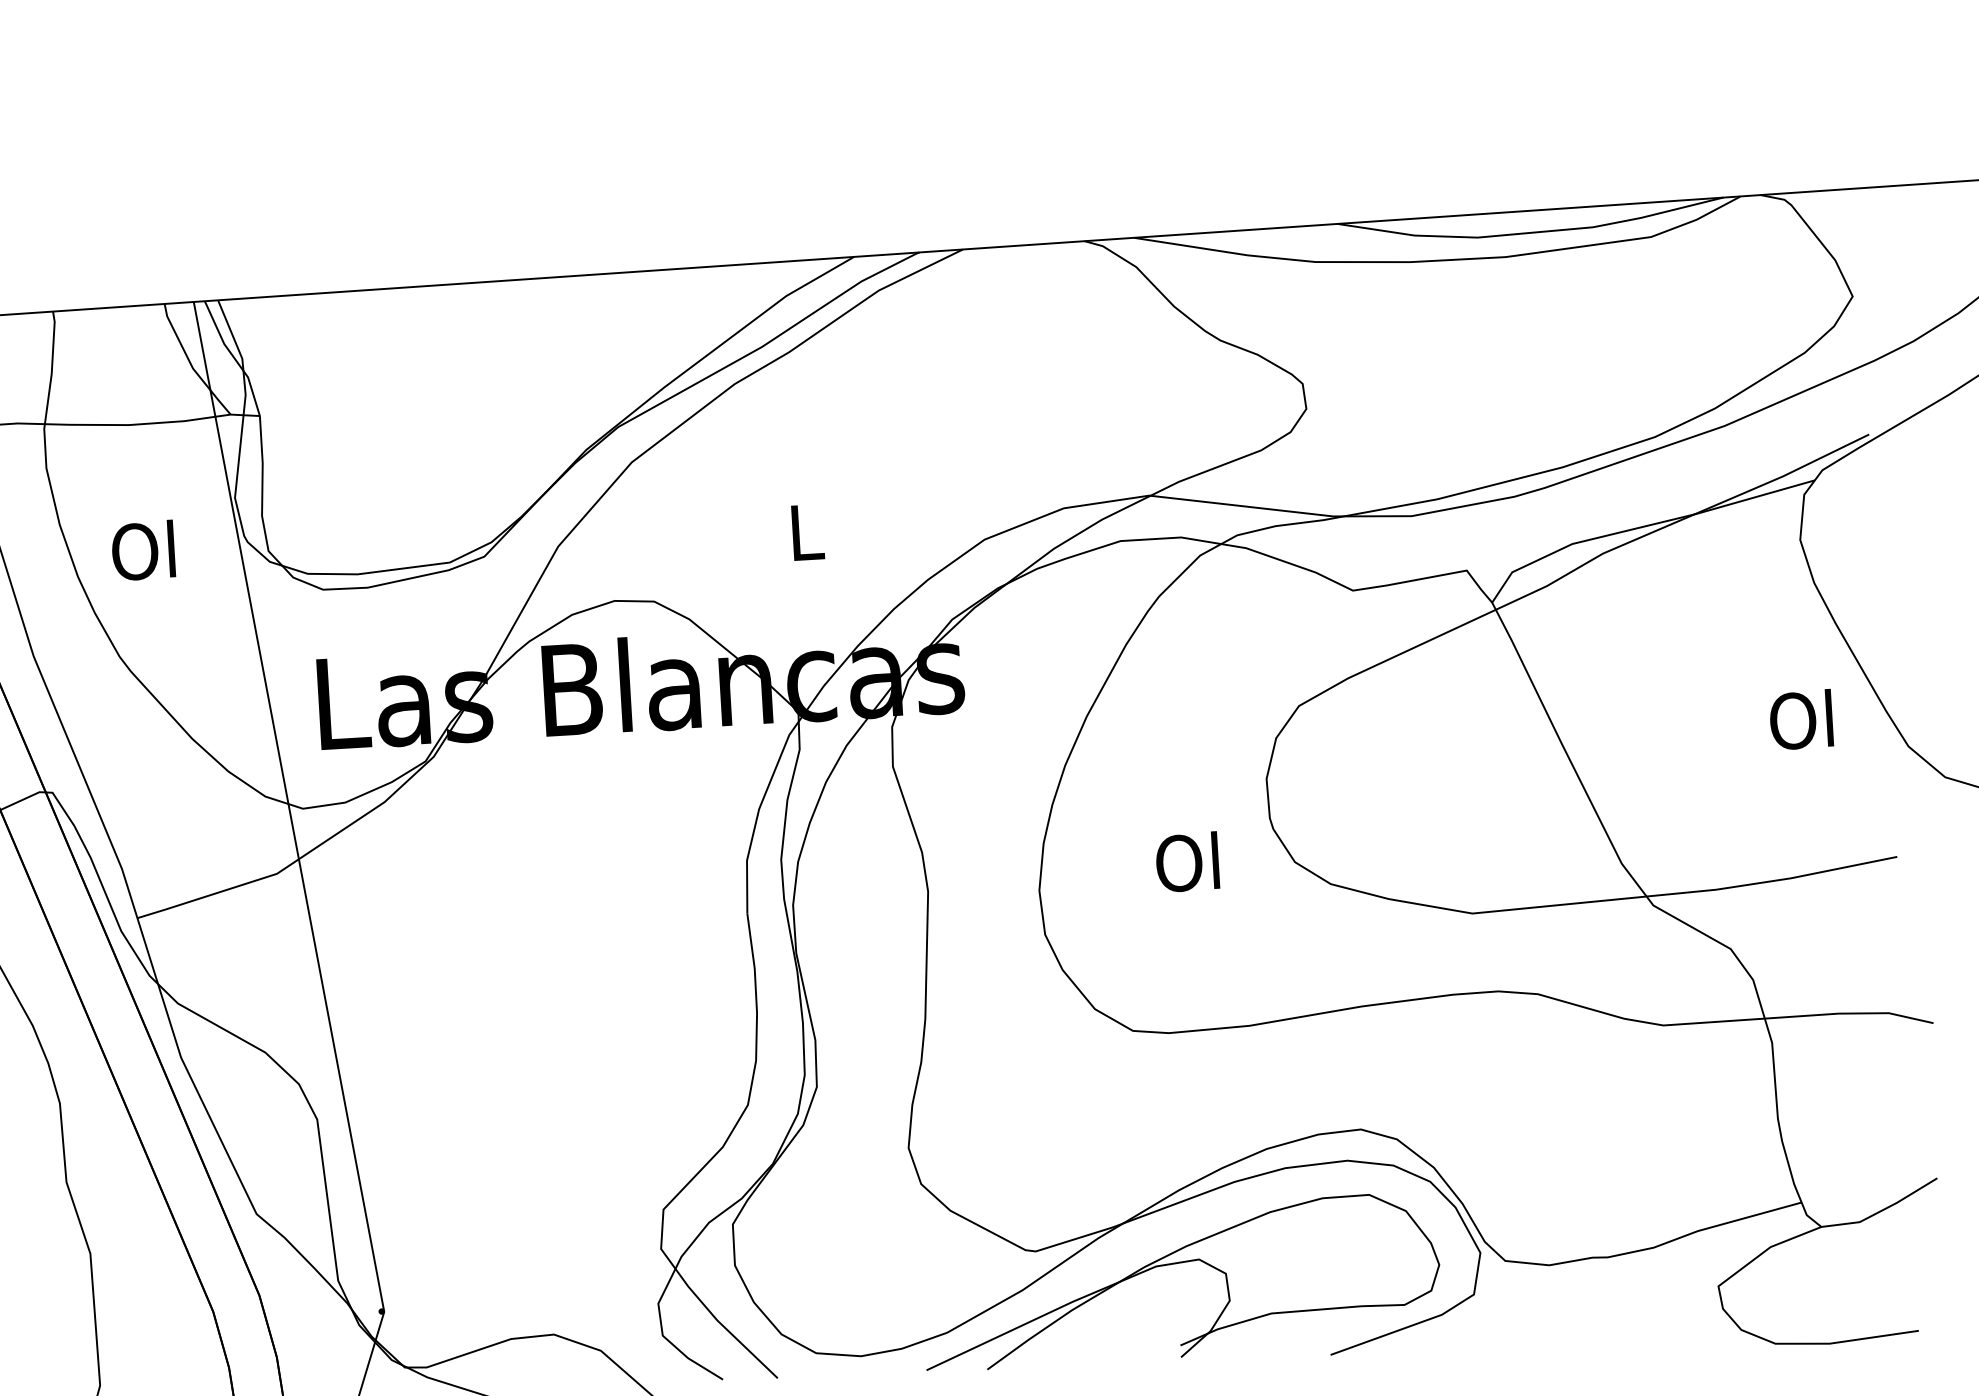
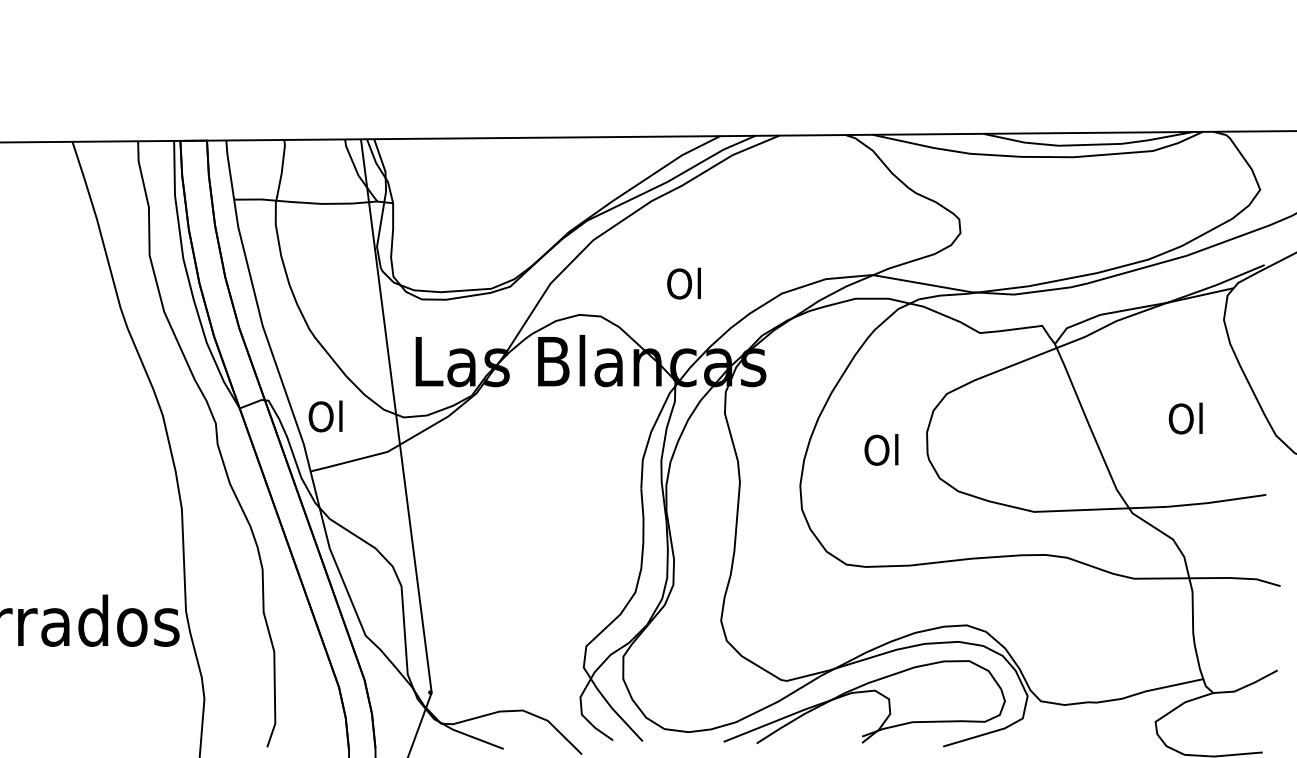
text: (802, 531) -> (683, 283), L -> Ol
text: (143, 550) -> (325, 416), moved
text: (1800, 719) -> (1185, 418), moved
text: (1187, 861) -> (881, 449), moved

